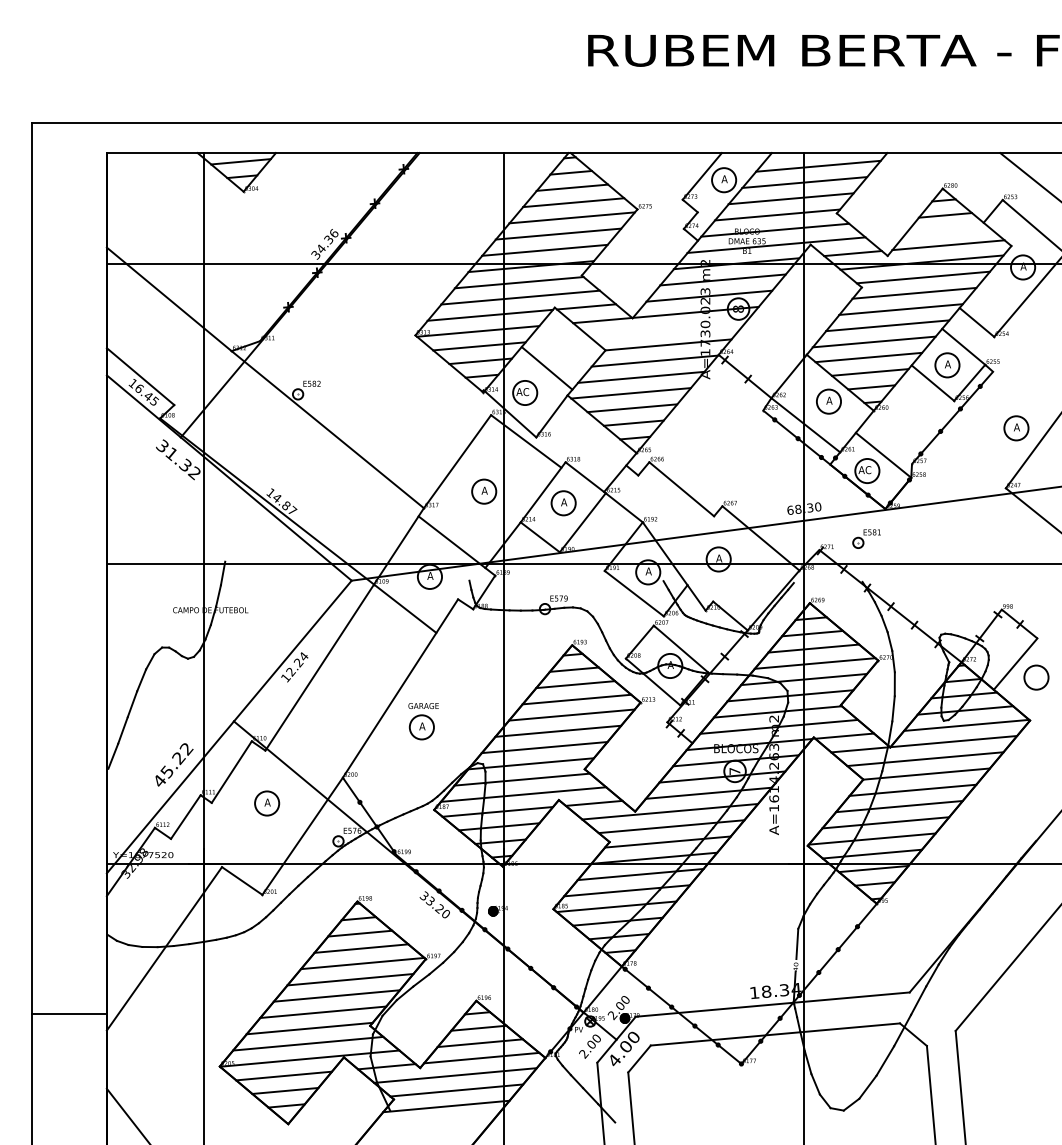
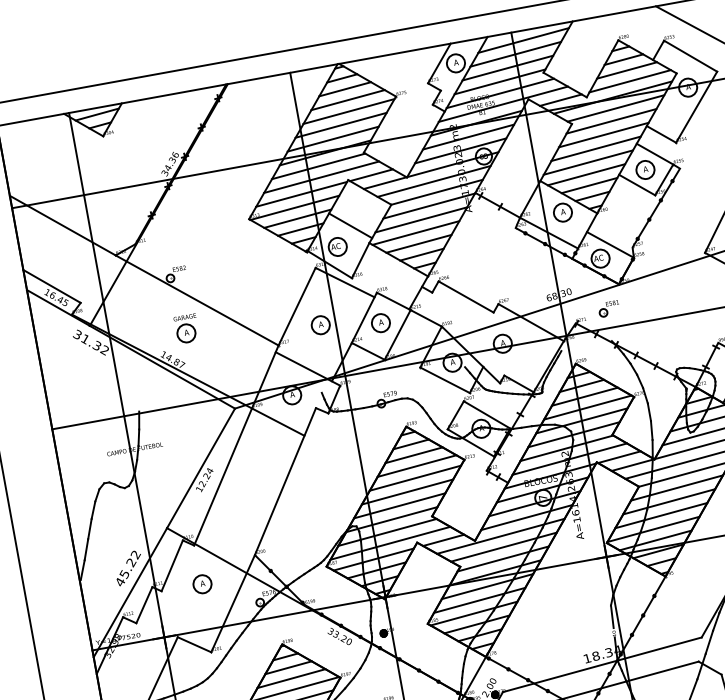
line: (946, 229) -> (626, 69), added
line: (666, 329) -> (433, 181), added
part: (1016, 428) -> (704, 207), removed
part: (423, 721) -> (186, 328), moved

